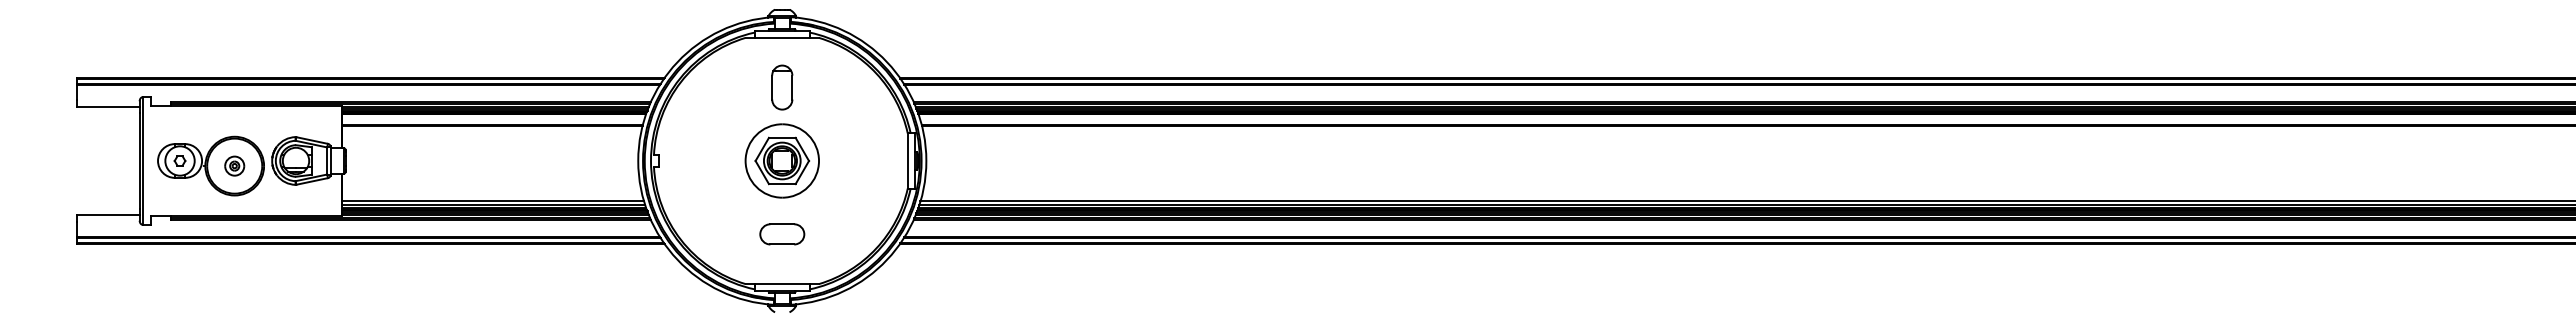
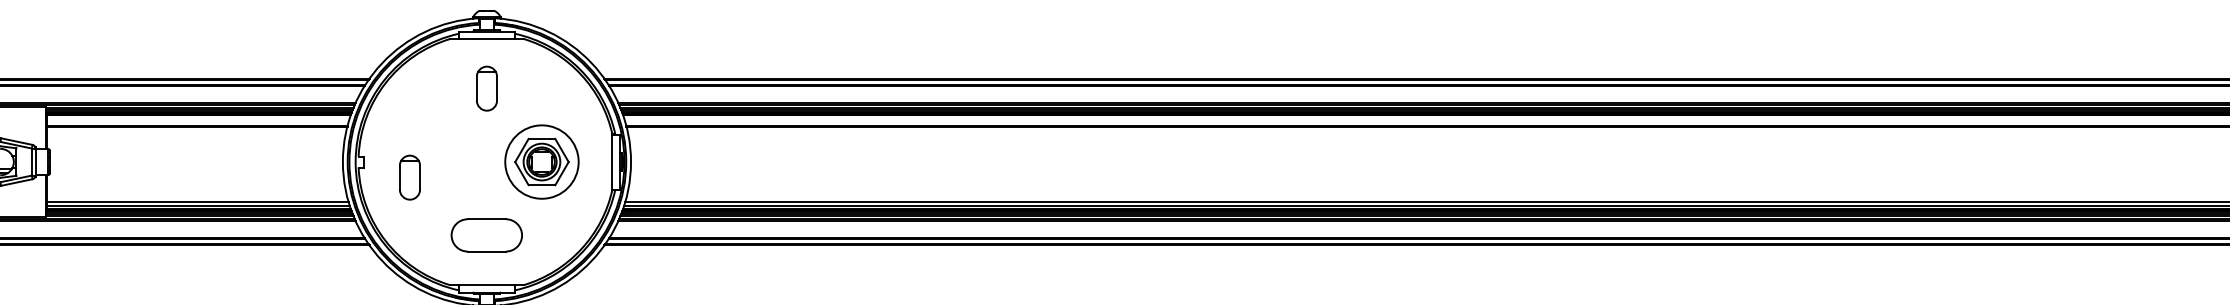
part: (781, 160) -> (541, 161), moved
part: (705, 176) -> (410, 177), added
part: (782, 234) -> (487, 235), size x1.6

